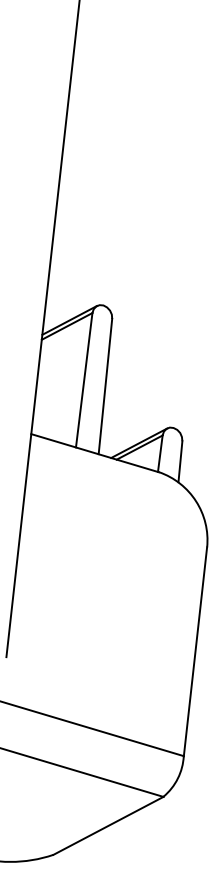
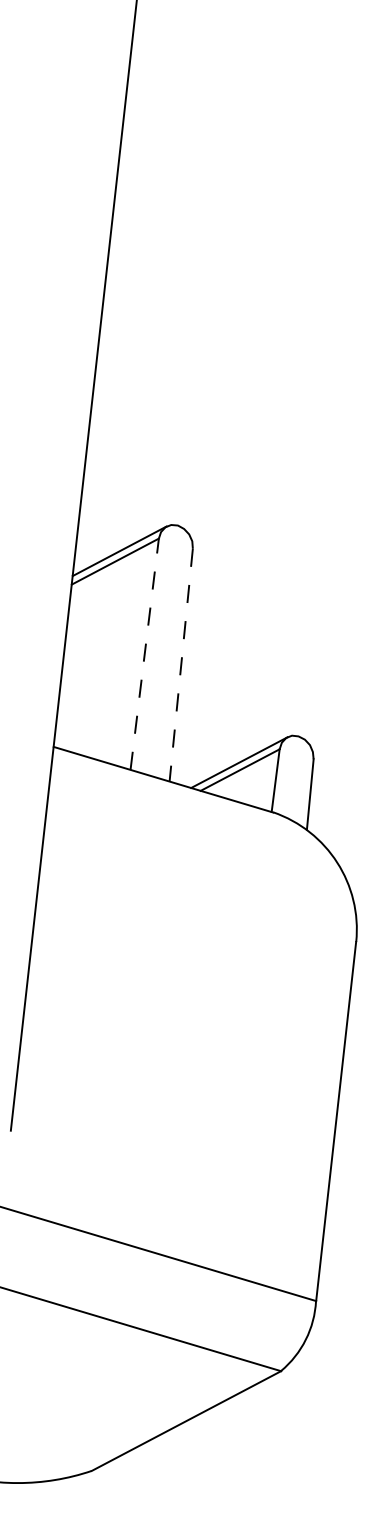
line: (84, 380) -> (145, 654), solid -> dashed
line: (105, 386) -> (181, 664), solid -> dashed

